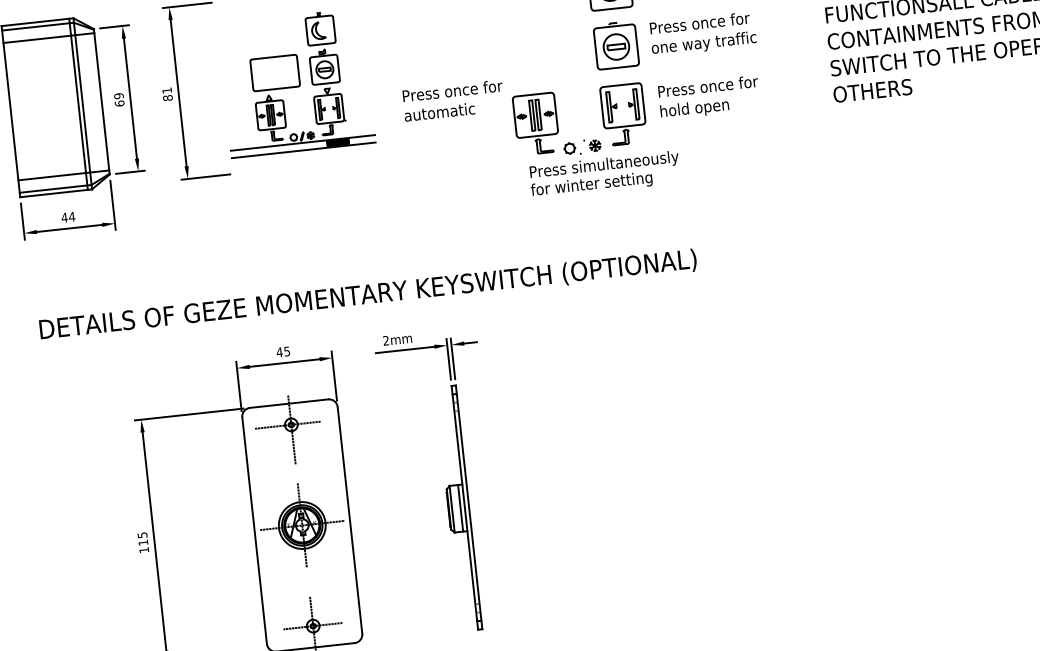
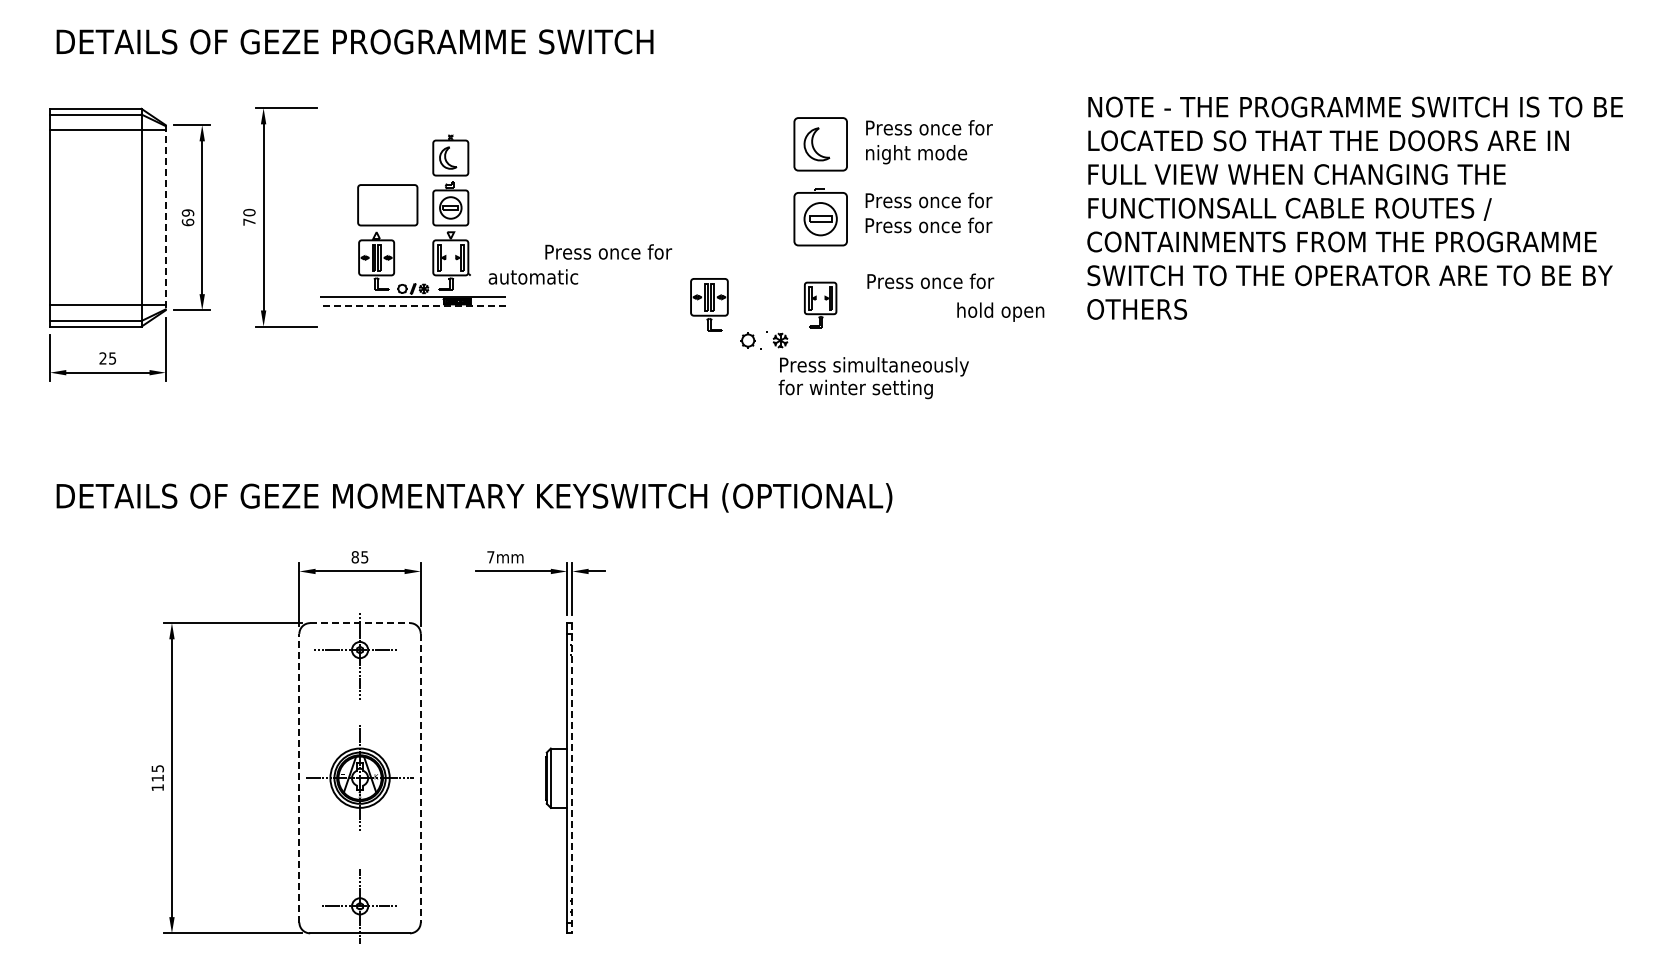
text: (704, 44) -> (931, 227), one way traffic -> Press once for
text: (167, 93) -> (249, 216), 81 -> 70
line: (101, 101) -> (165, 217), solid -> dashed
line: (78, 104) -> (136, 217), removed
text: (694, 108) -> (1000, 311), moved
text: (439, 111) -> (533, 276), moved
part: (623, 114) -> (820, 304), size x0.6
part: (536, 123) -> (709, 304), size x0.7
line: (304, 150) -> (413, 306), solid -> dashed
text: (604, 174) -> (873, 378), moved
text: (68, 217) -> (107, 358), 44 -> 25
text: (385, 340) -> (490, 557), 2mm -> 7mm
text: (279, 352) -> (355, 557), 45 -> 85
line: (289, 403) -> (360, 623), solid -> dashed
line: (460, 507) -> (561, 777), removed
line: (469, 507) -> (572, 778), solid -> dashed
line: (349, 520) -> (420, 778), solid -> dashed
line: (254, 530) -> (299, 777), solid -> dashed

